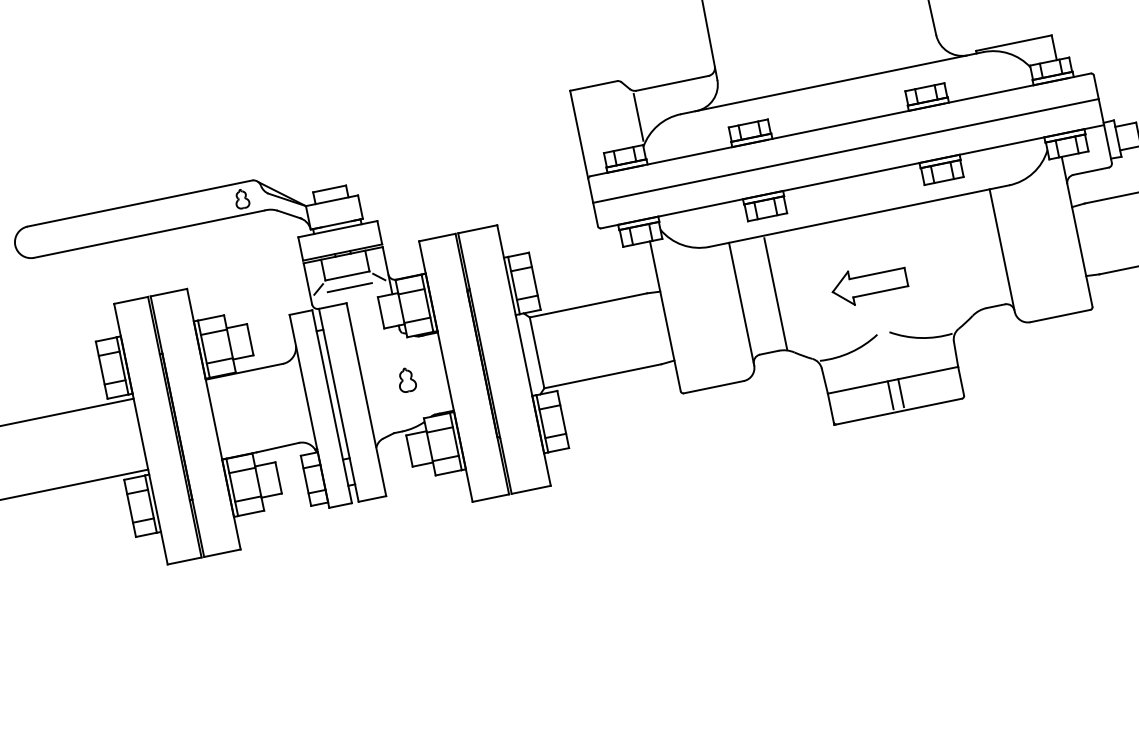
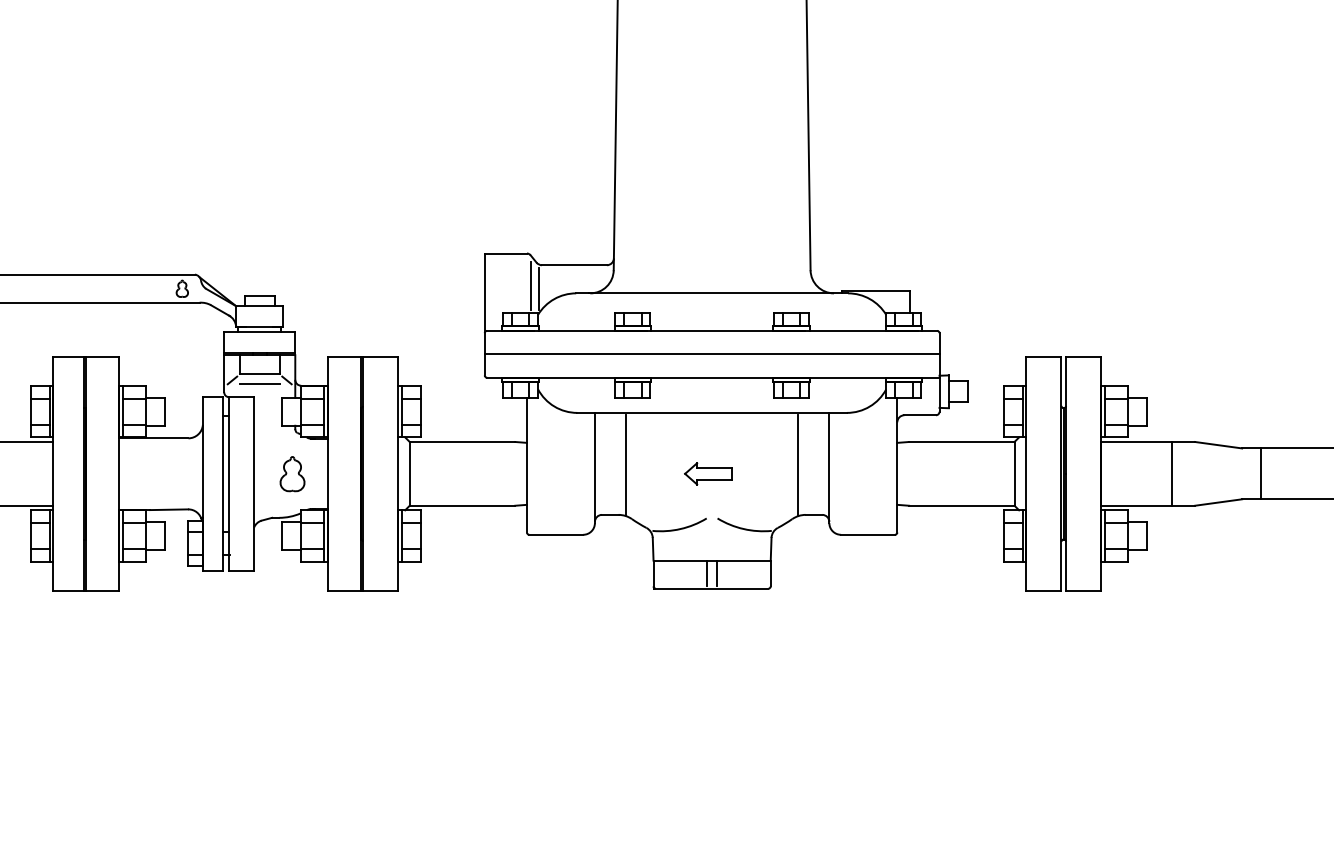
line: (628, 115) -> (530, 285), added
line: (967, 253) -> (798, 464), added
part: (869, 284) -> (708, 473), size x0.71
part: (406, 380) -> (292, 474), size x1.67

